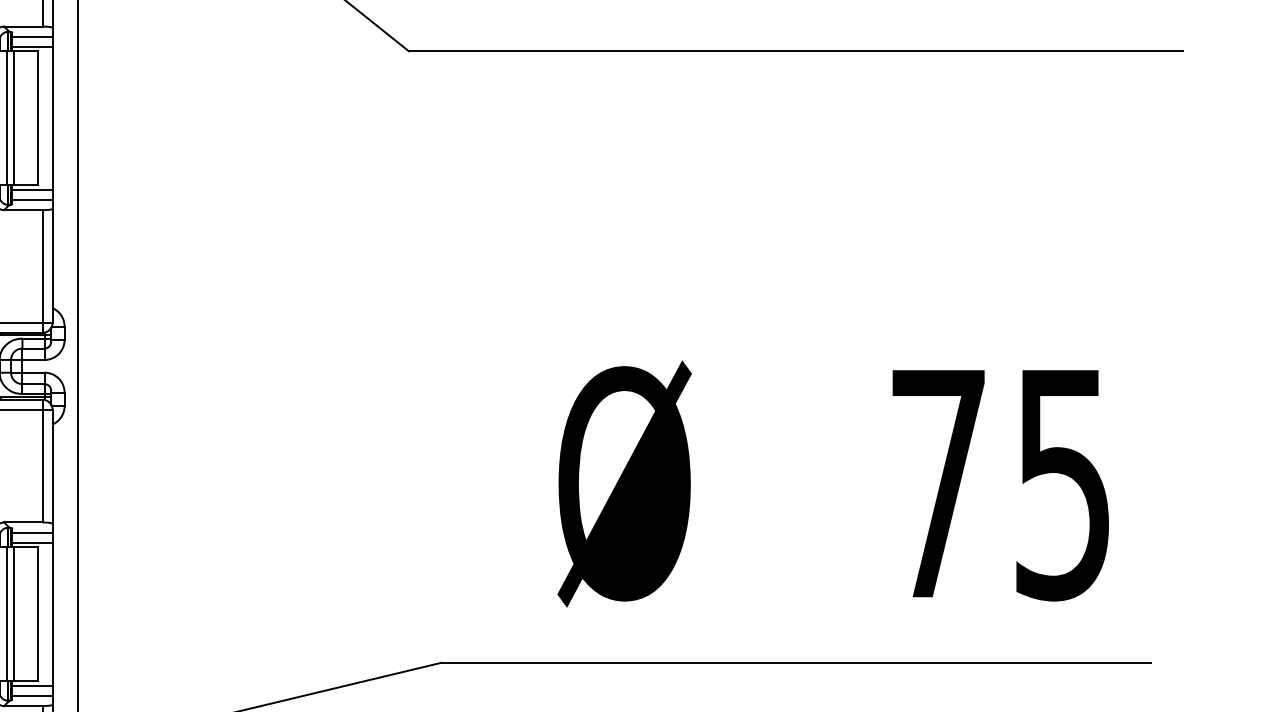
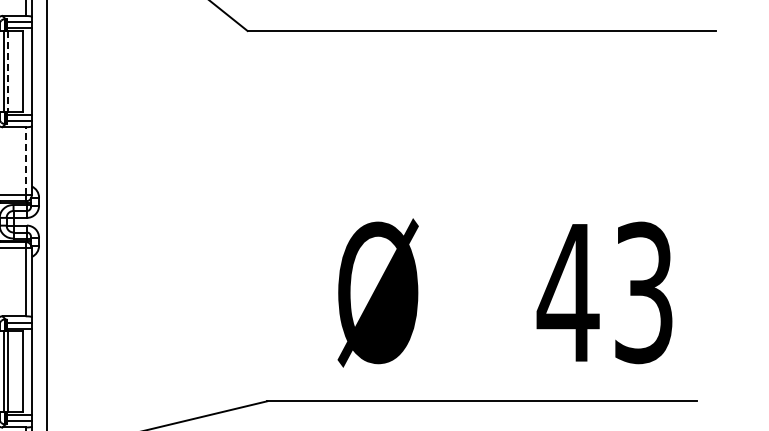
line: (14, 118) -> (8, 71), solid -> dashed
line: (42, 265) -> (25, 160), solid -> dashed
text: (998, 483) -> (604, 292), 75 -> 43

